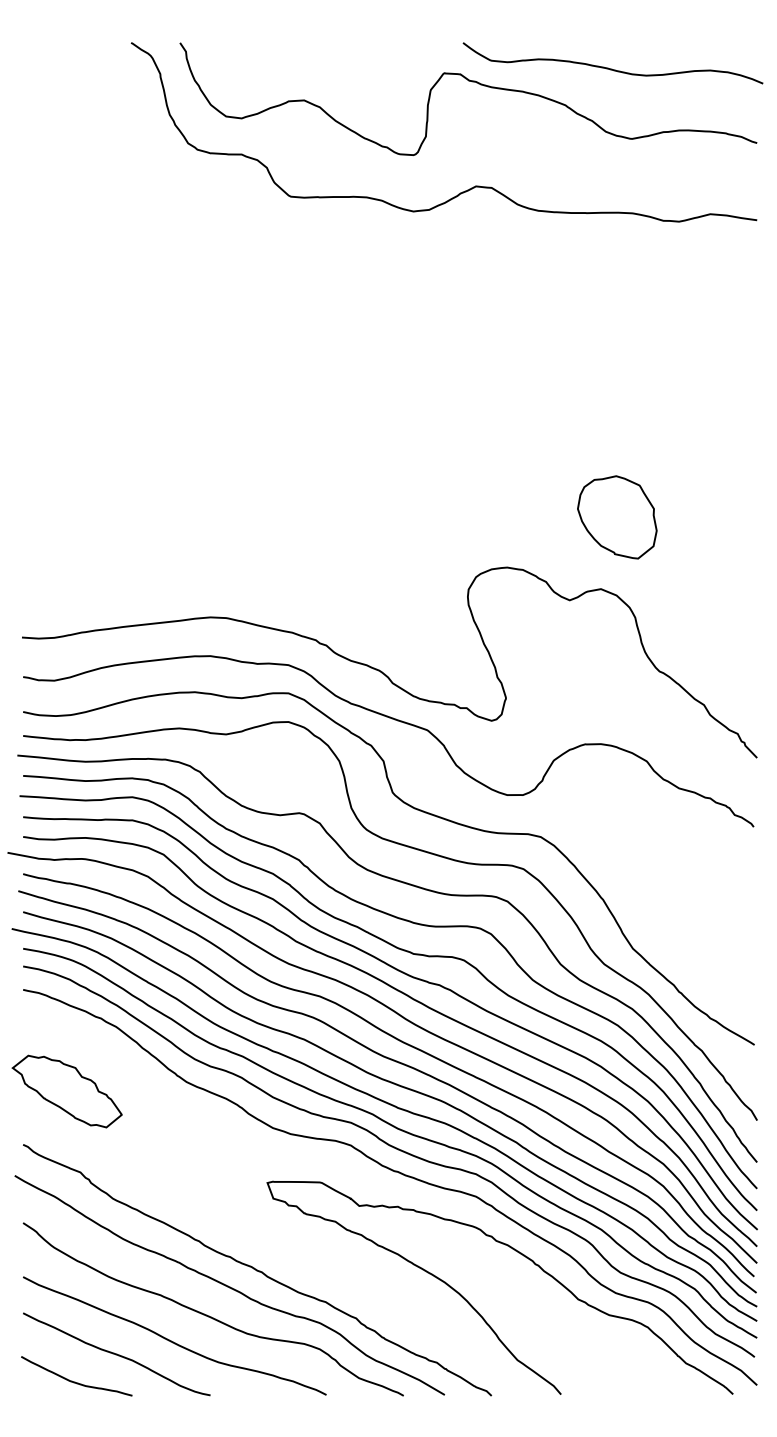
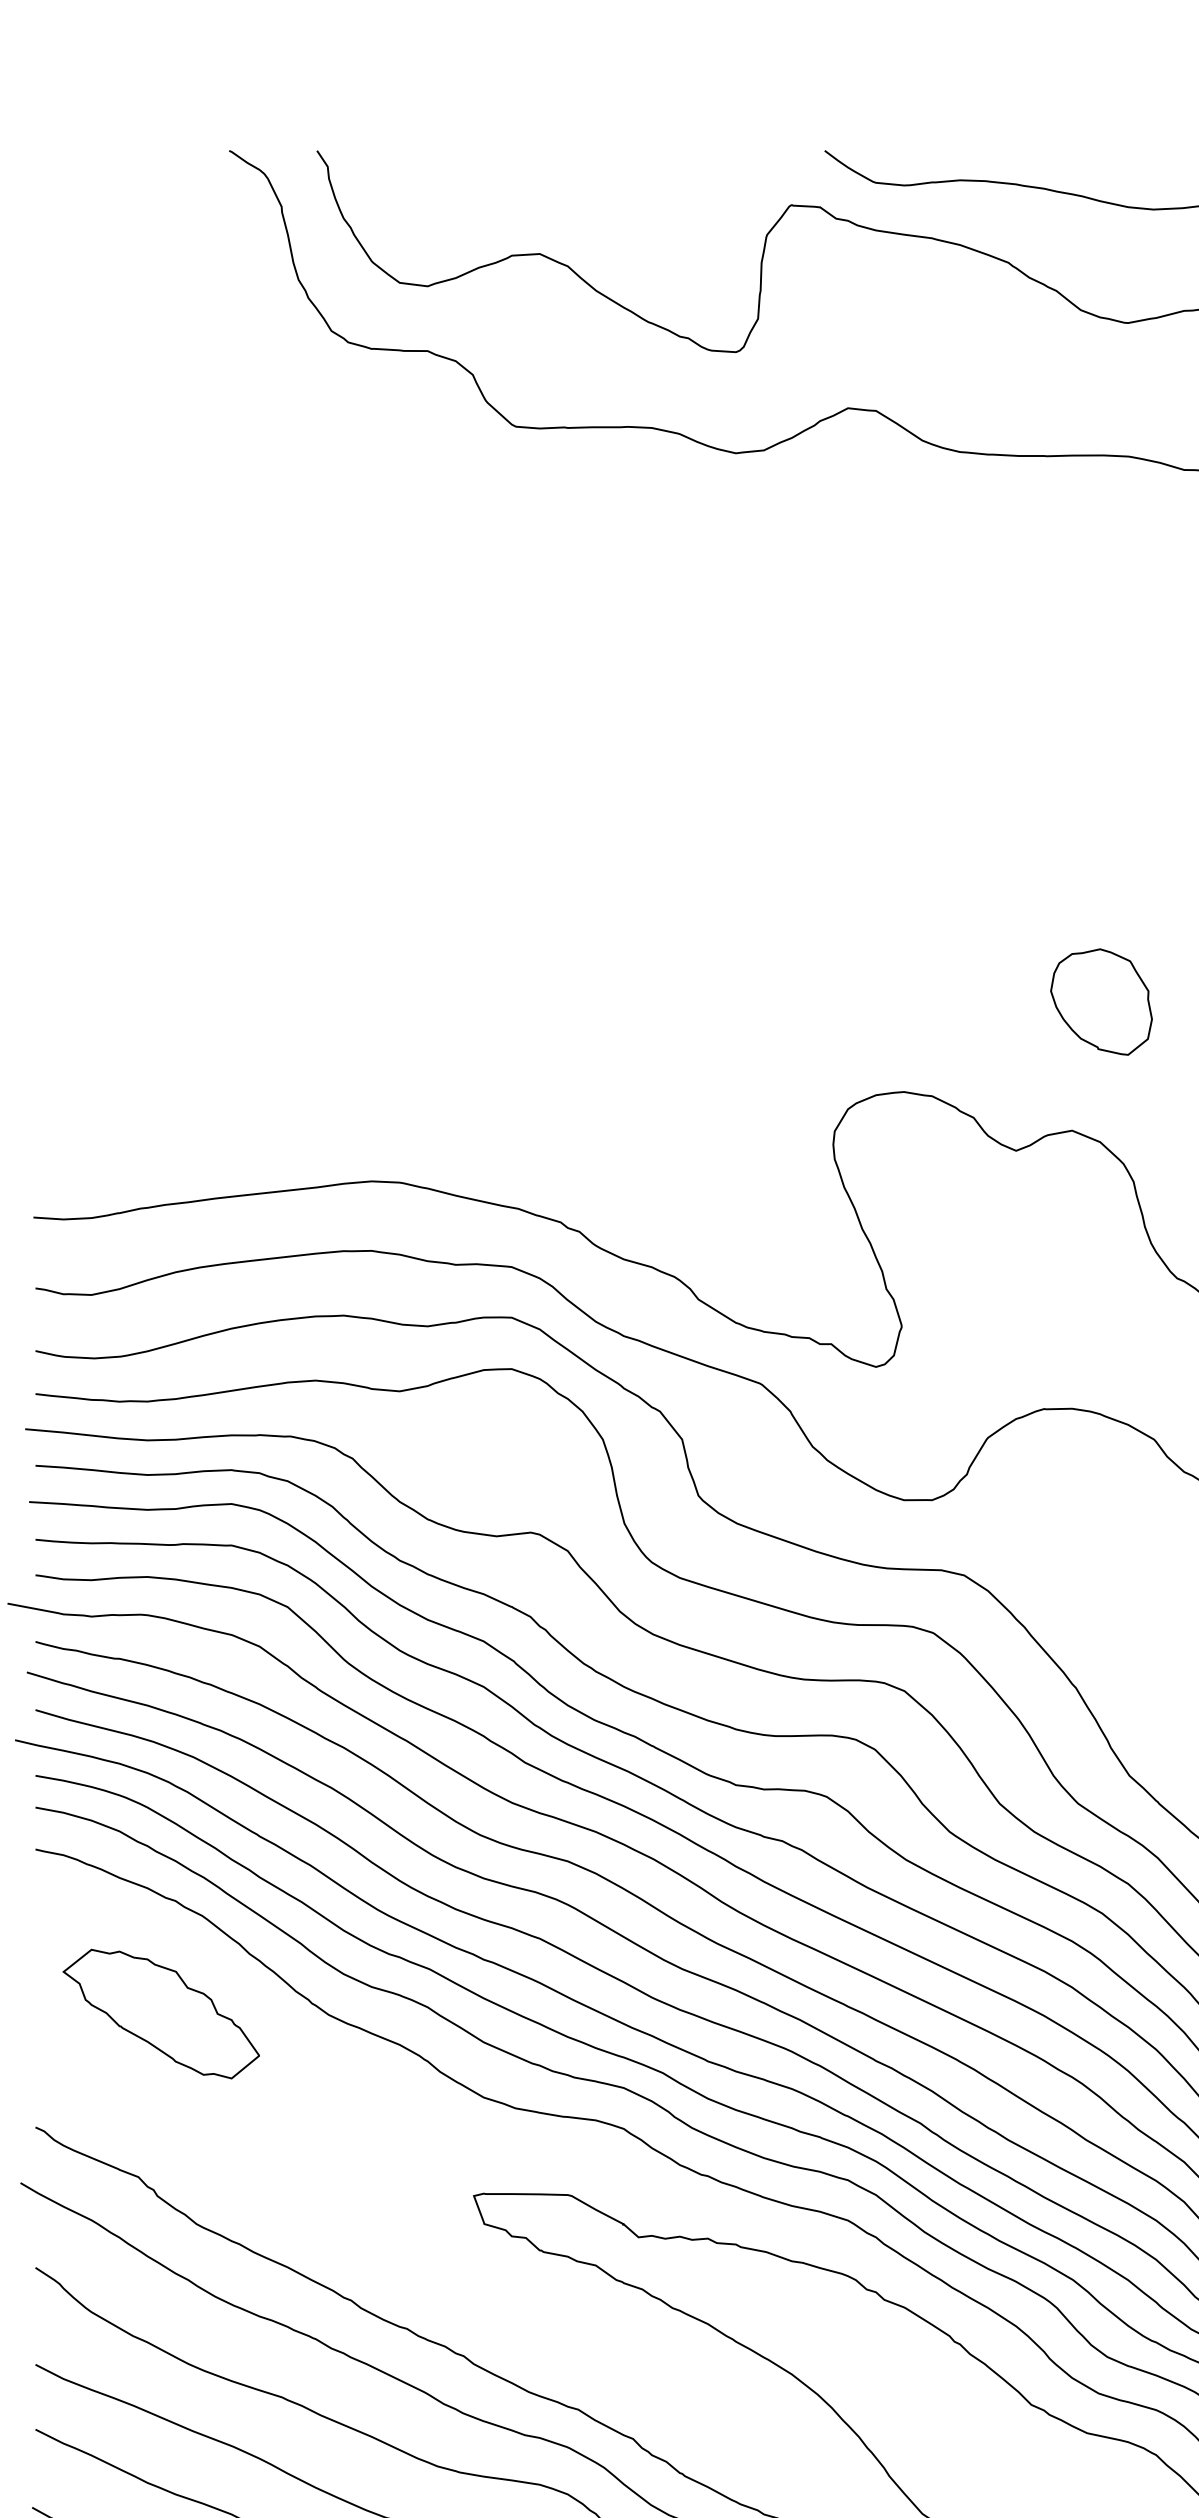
part: (617, 517) -> (1101, 1002), size x0.71
part: (66, 1091) -> (159, 2013), moved

